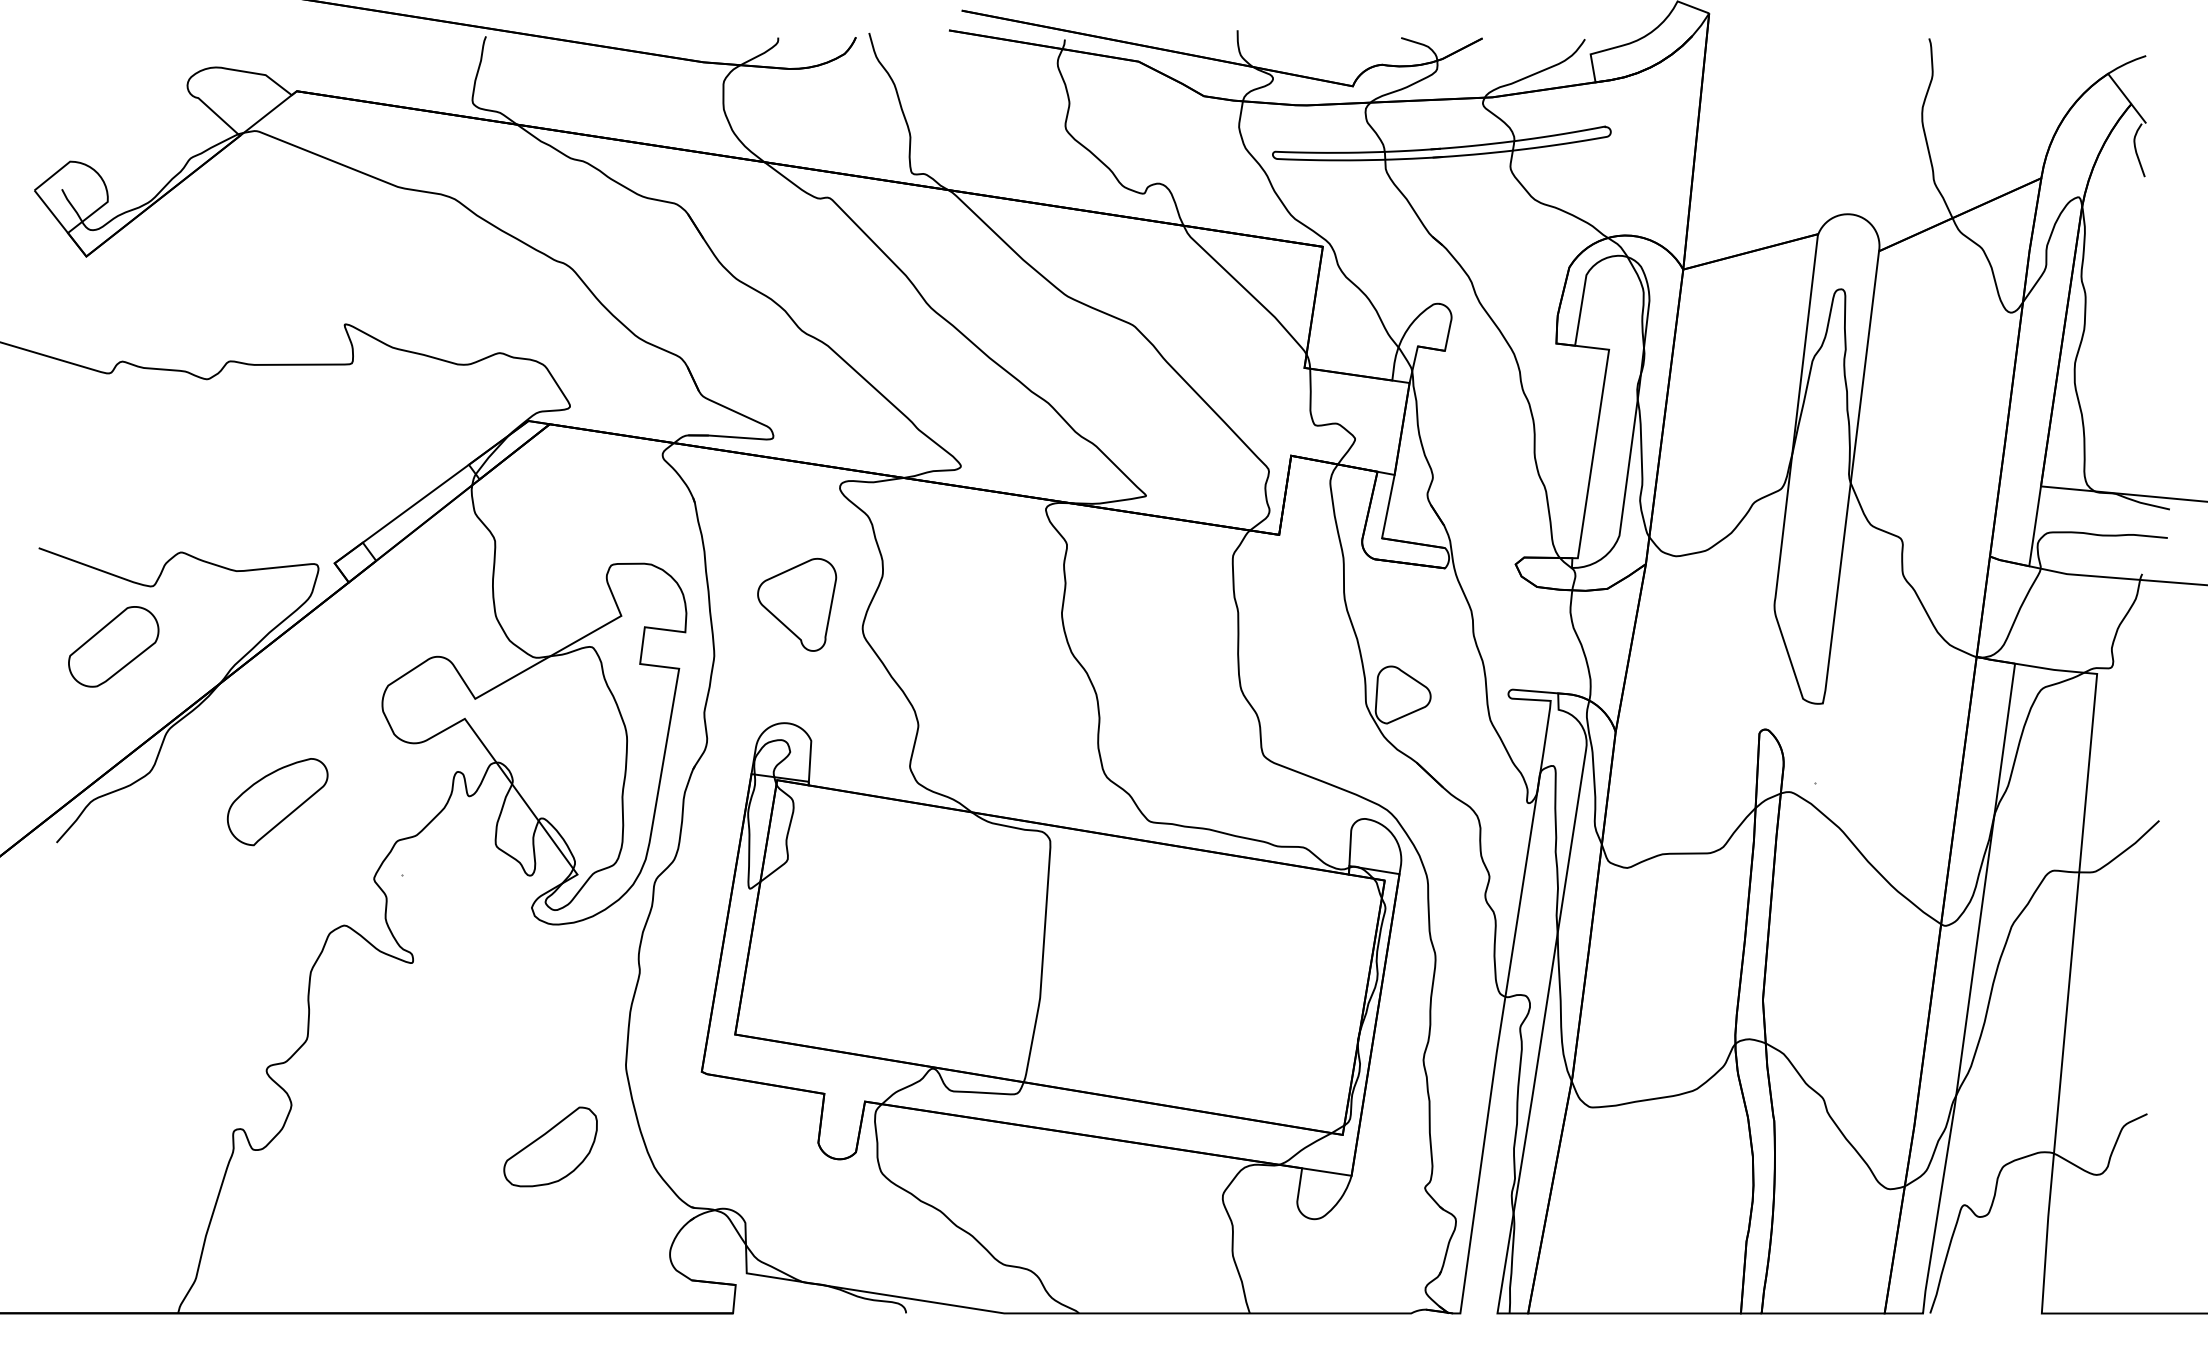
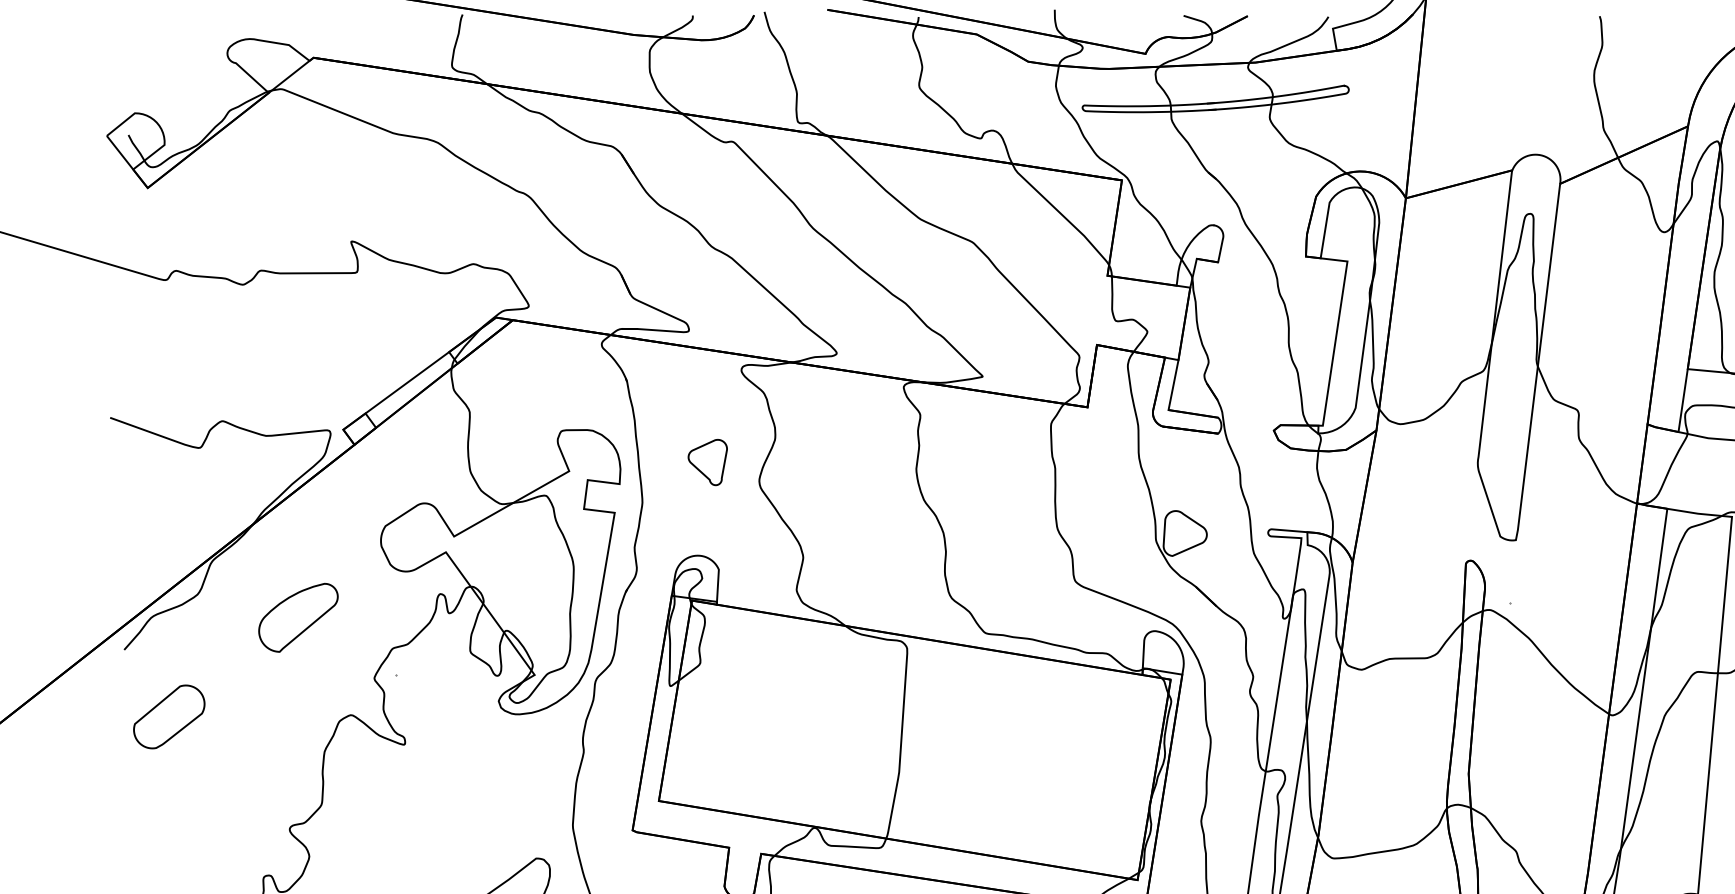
part: (797, 604) -> (708, 462), size x0.62
part: (113, 646) -> (169, 716), moved

